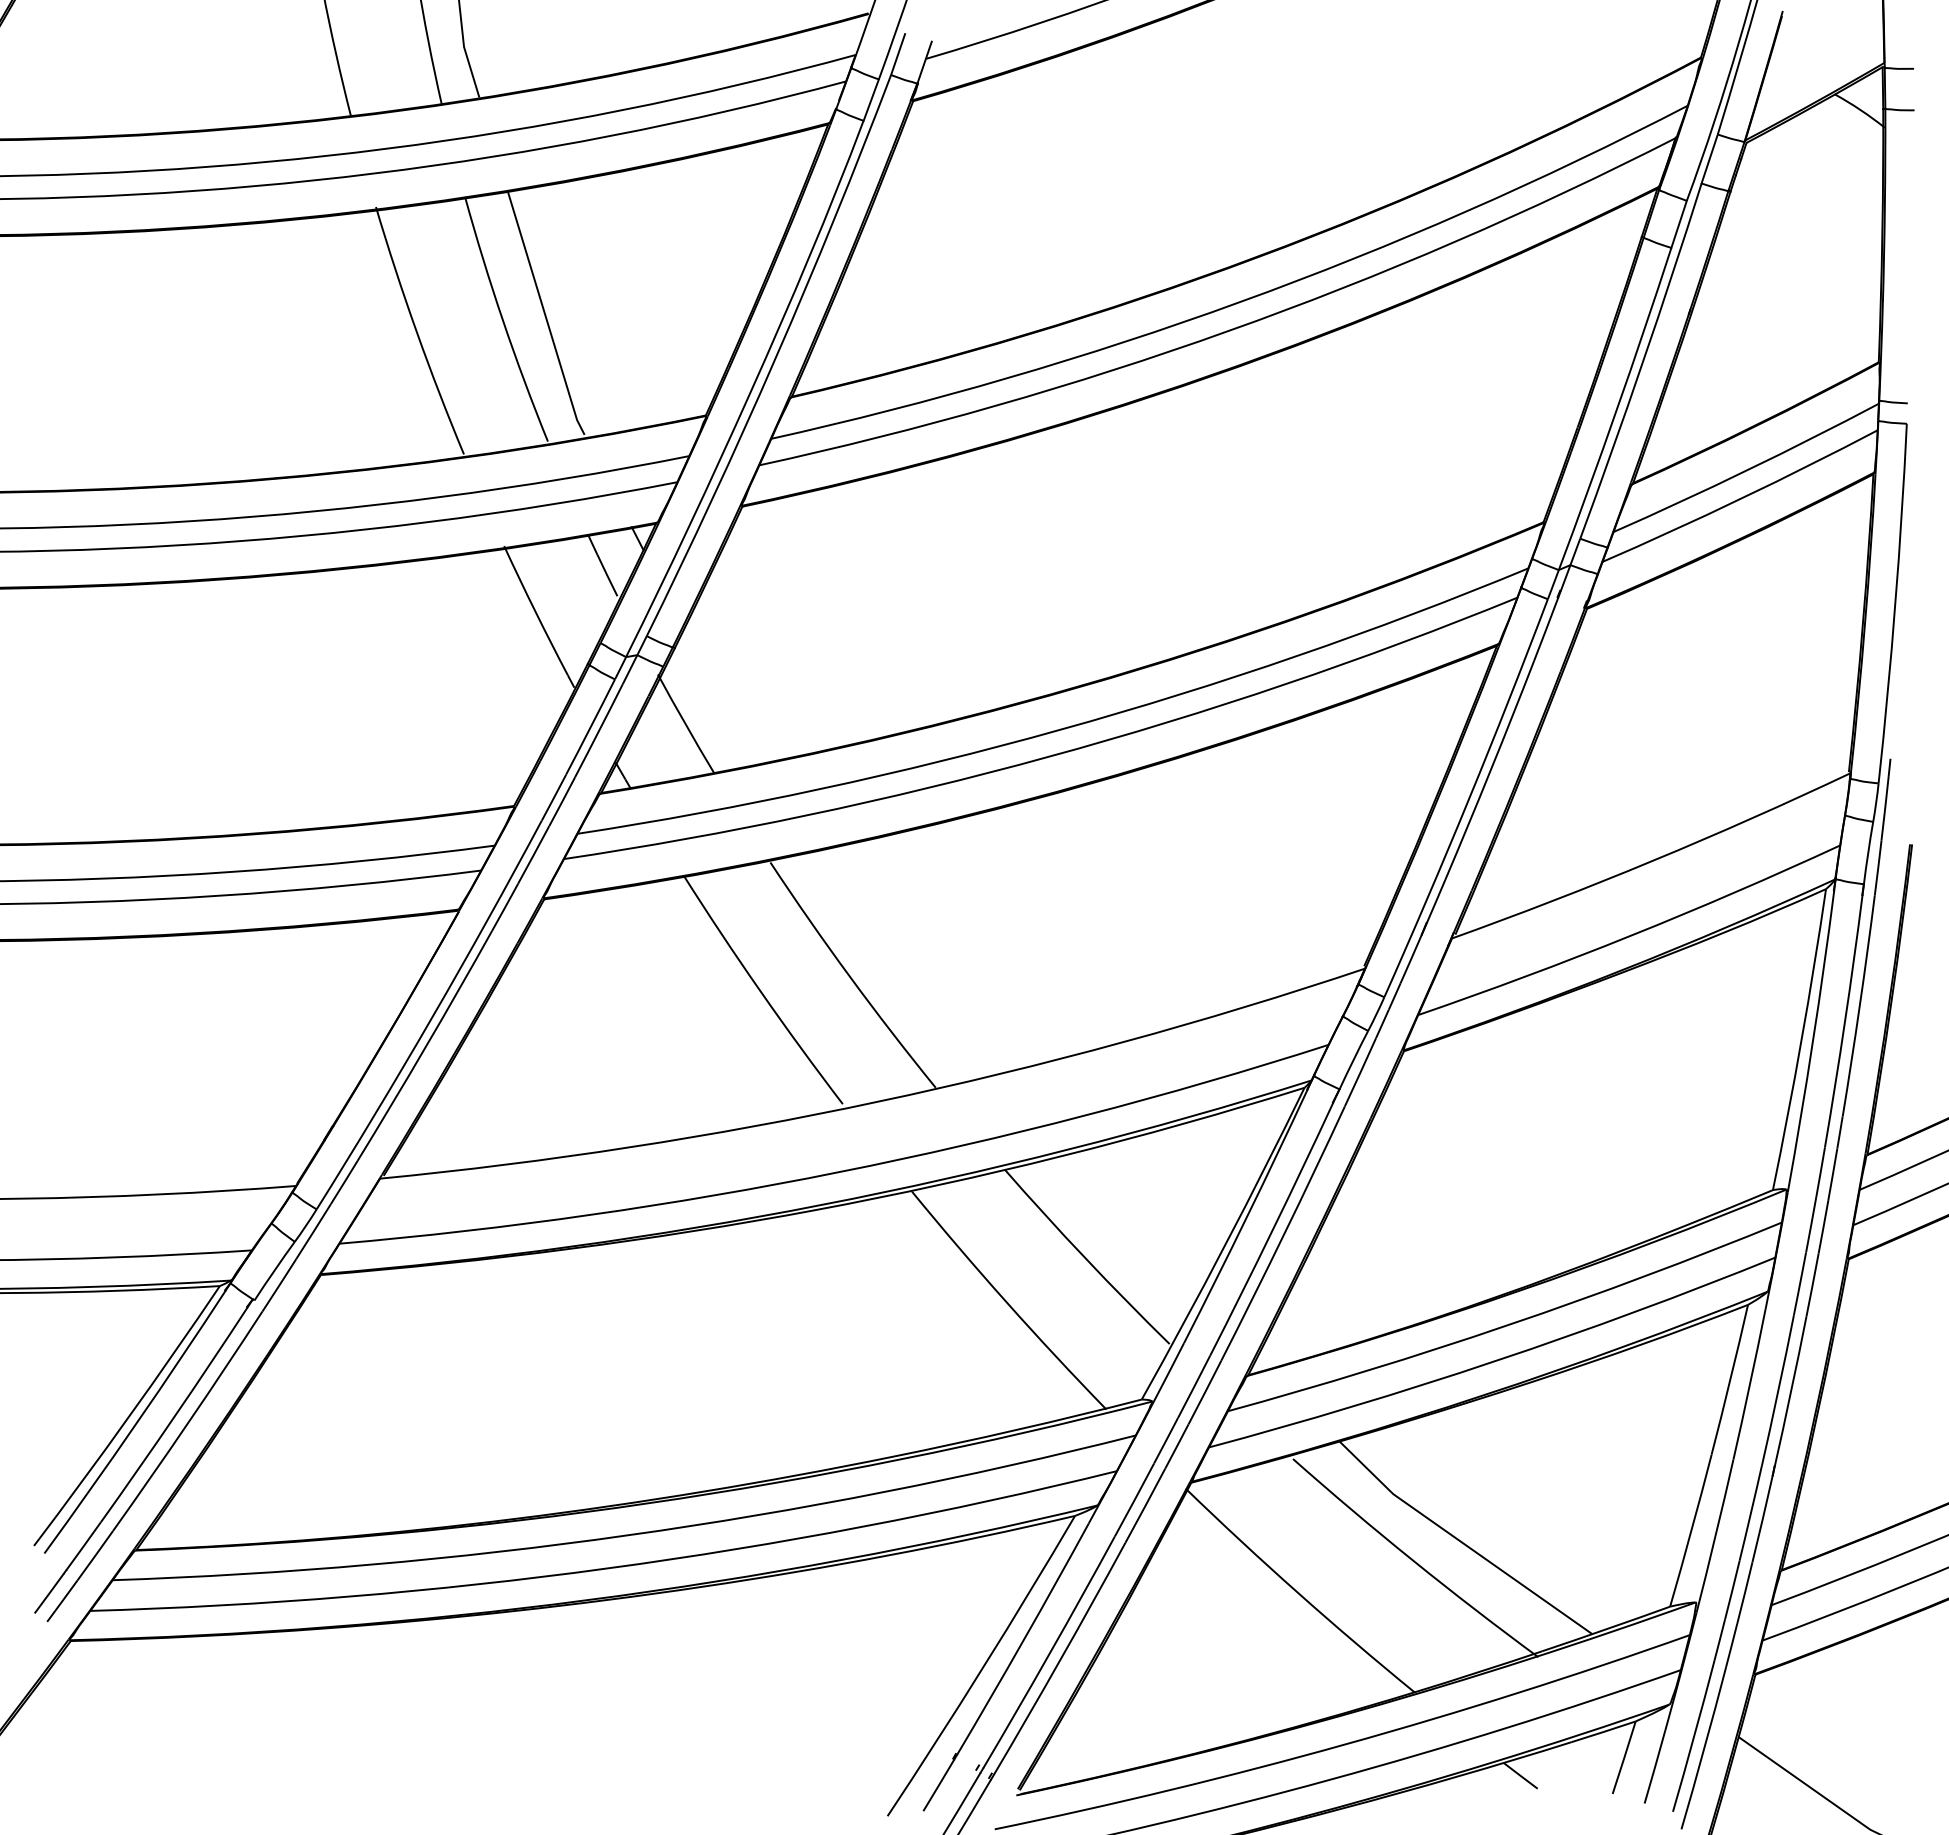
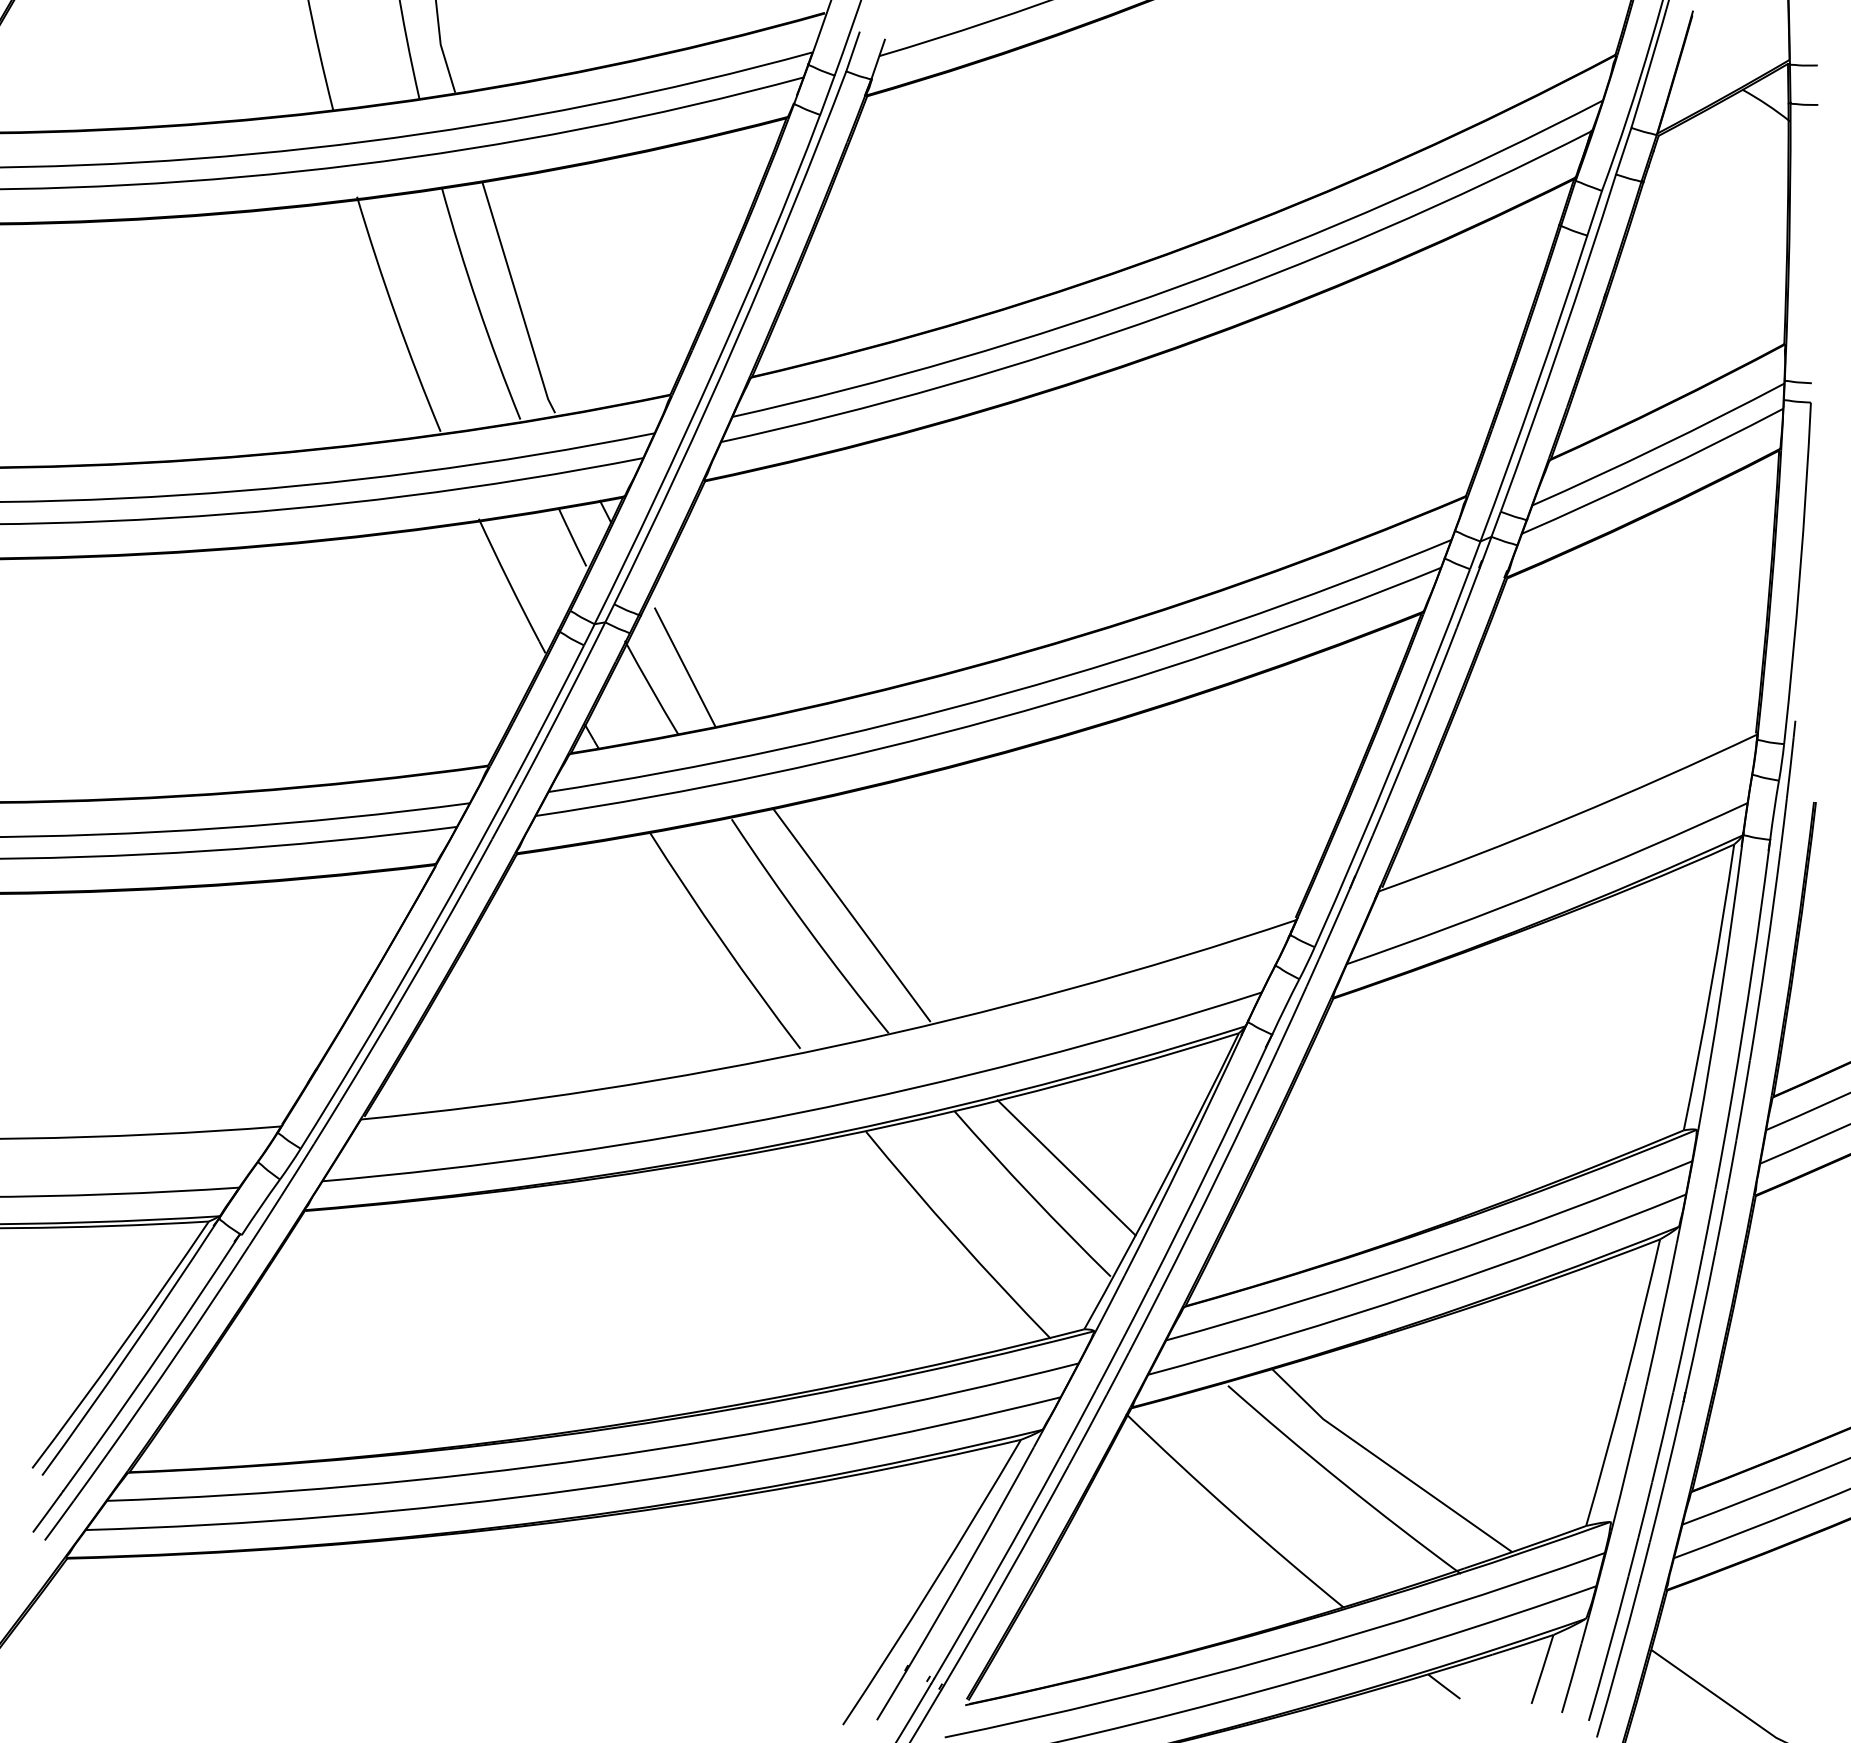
line: (721, 702) -> (685, 667), added
line: (896, 962) -> (851, 914), added
line: (1122, 1229) -> (1066, 1167), added

